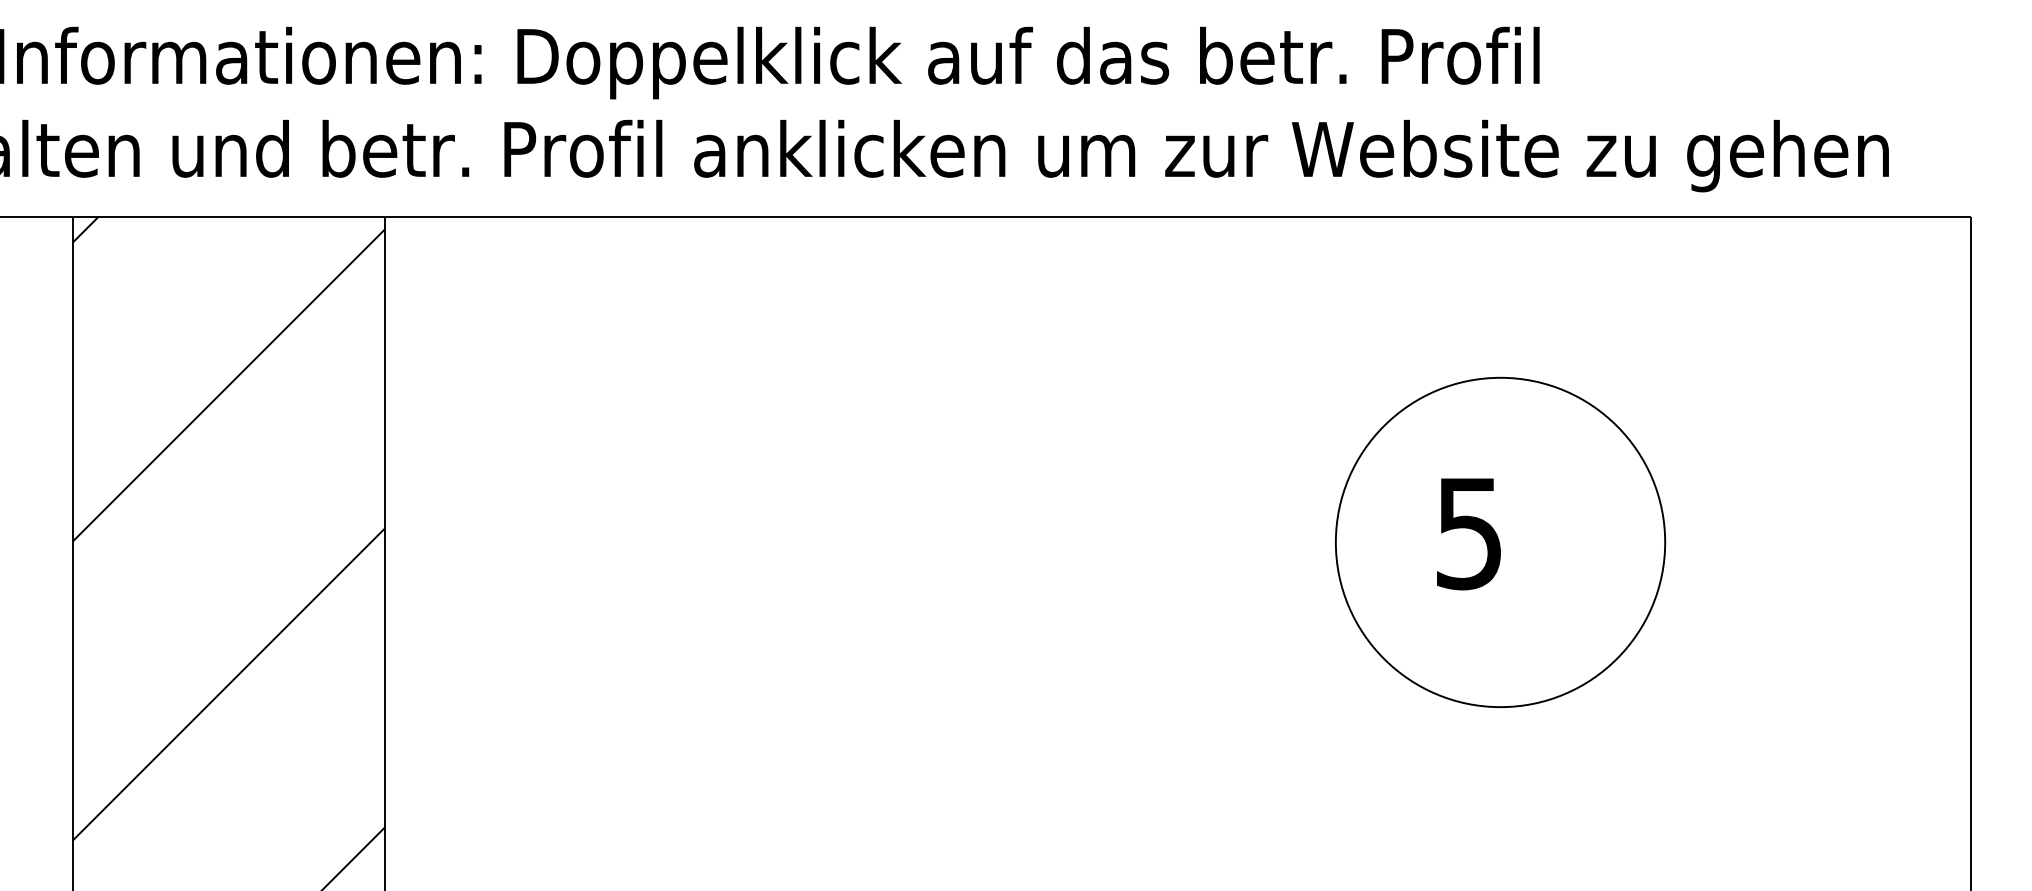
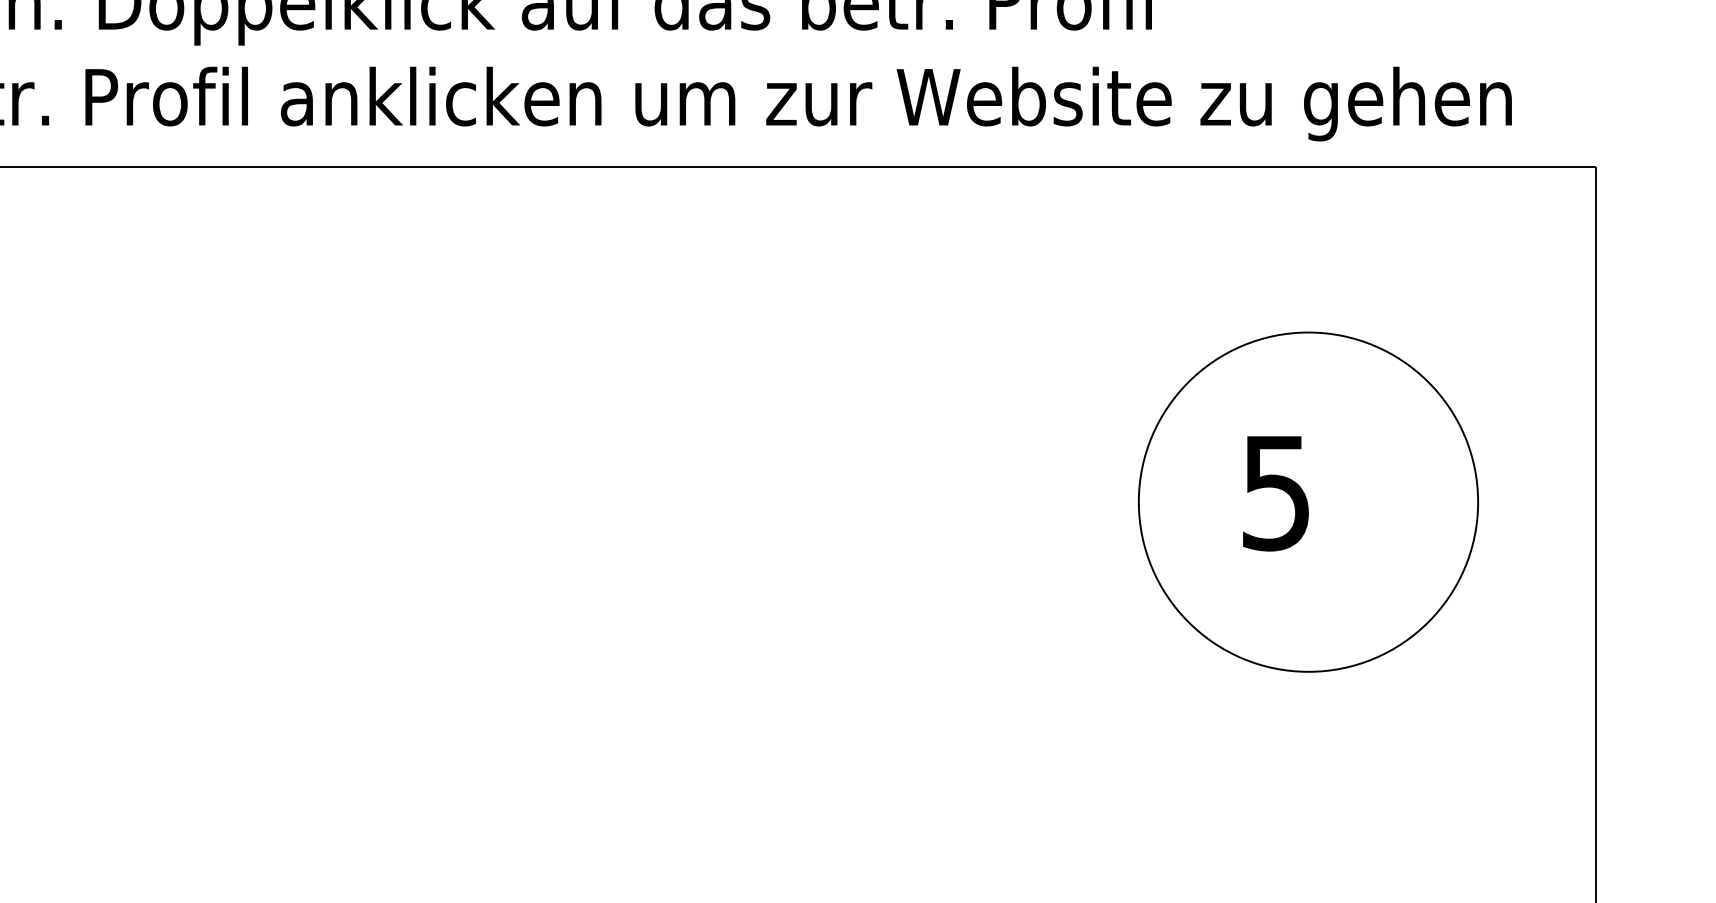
part: (1500, 541) -> (1308, 501), moved

